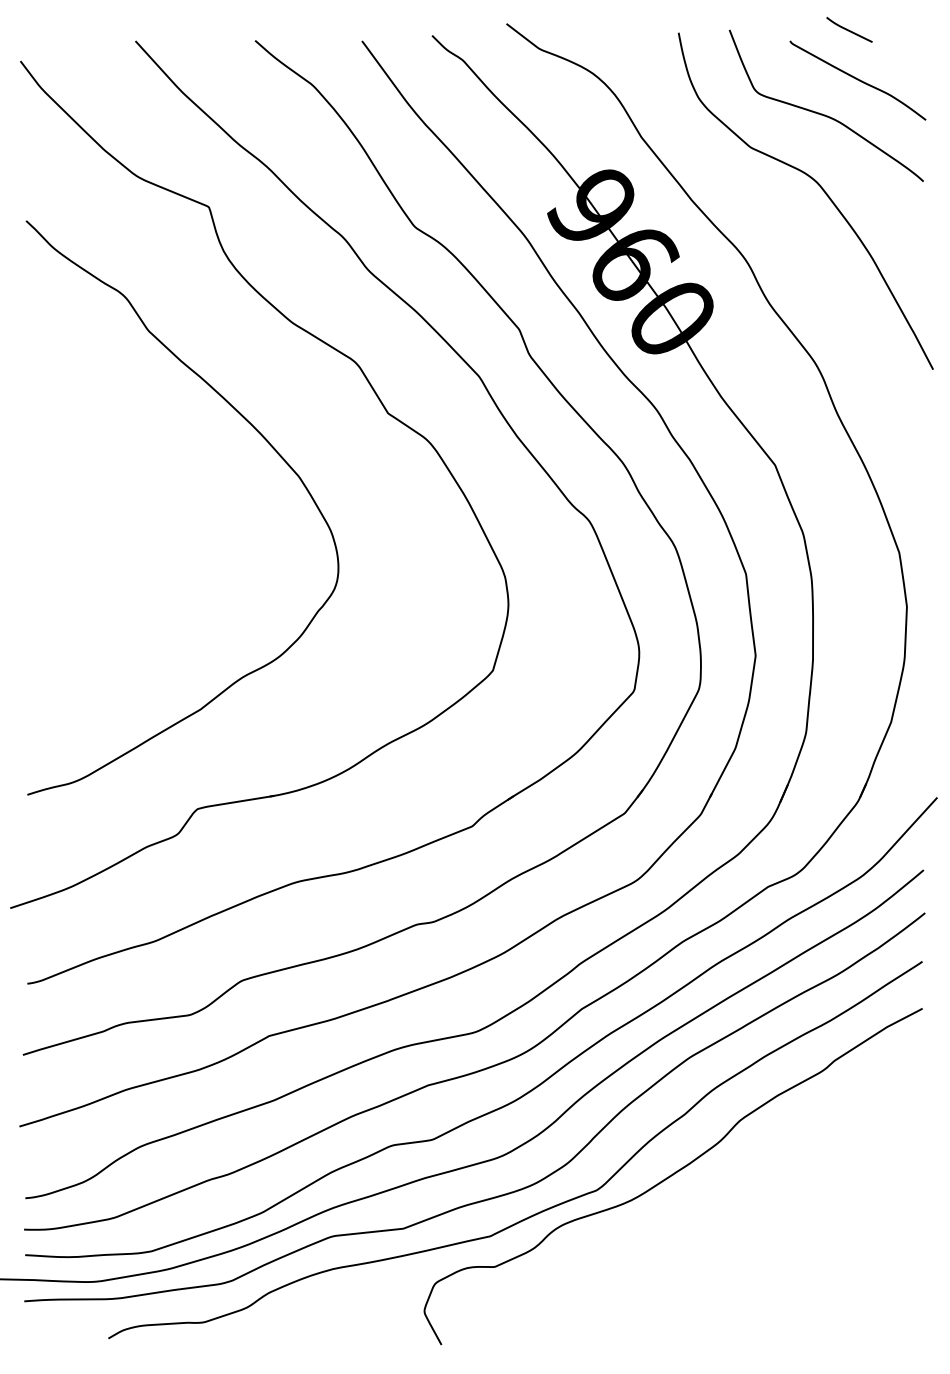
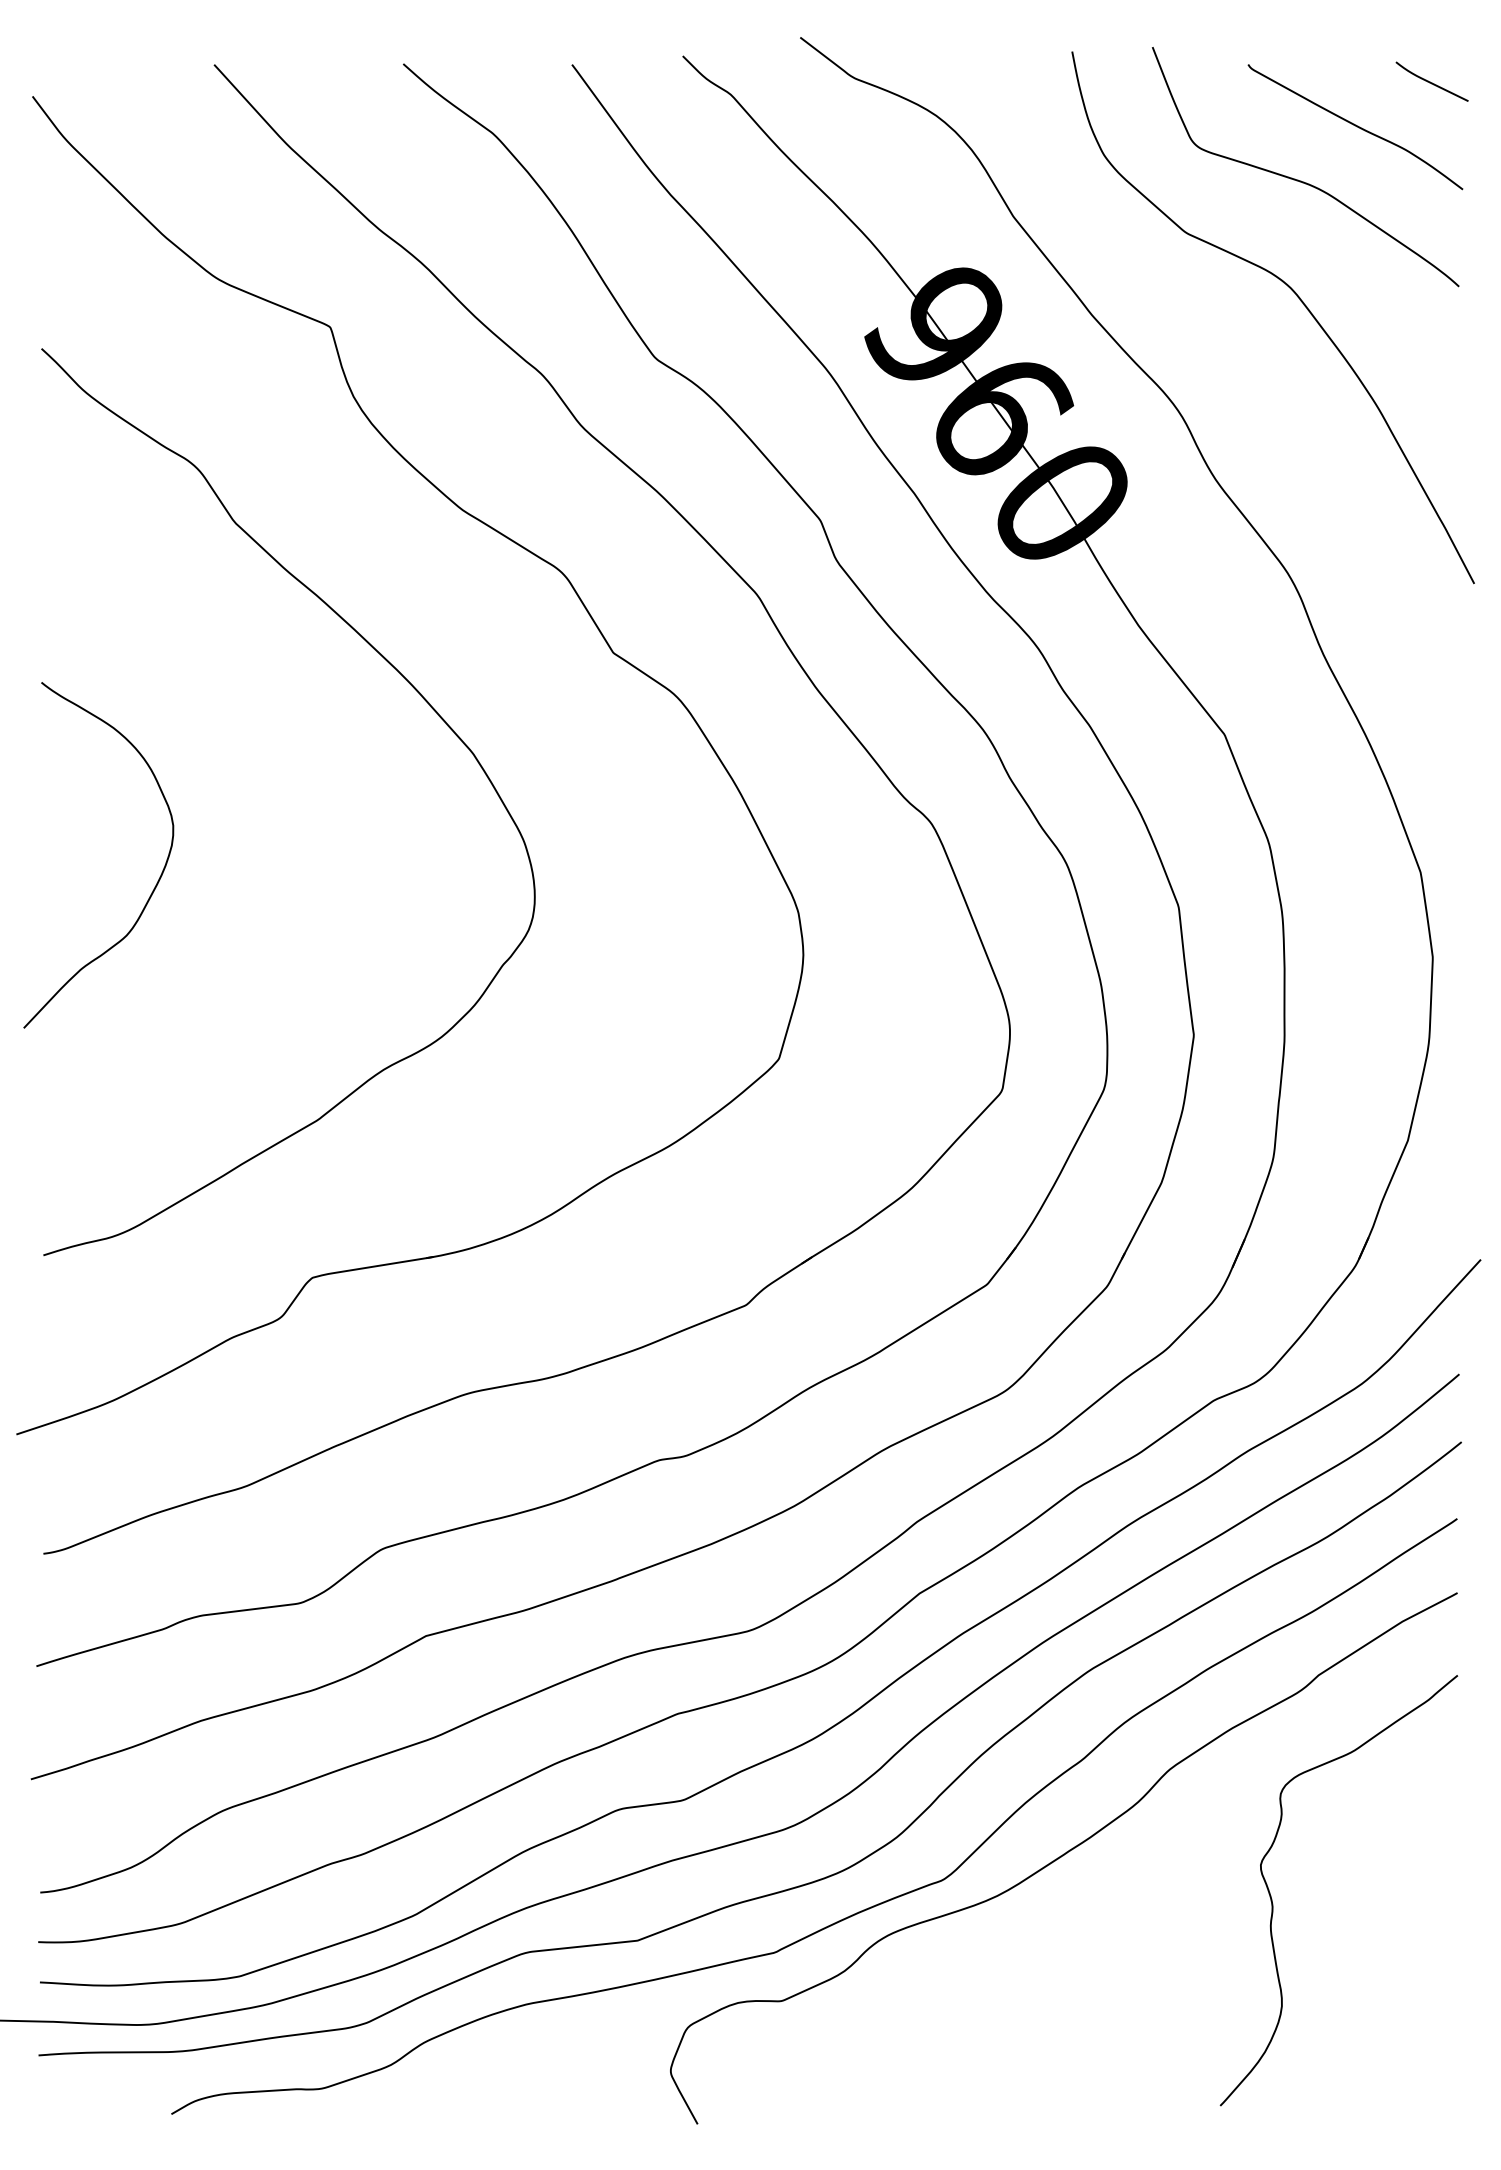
curve: (848, 29) -> (1430, 81), moved
curve: (95, 564) -> (151, 891), added
curve: (806, 1204) -> (1274, 1902), added

